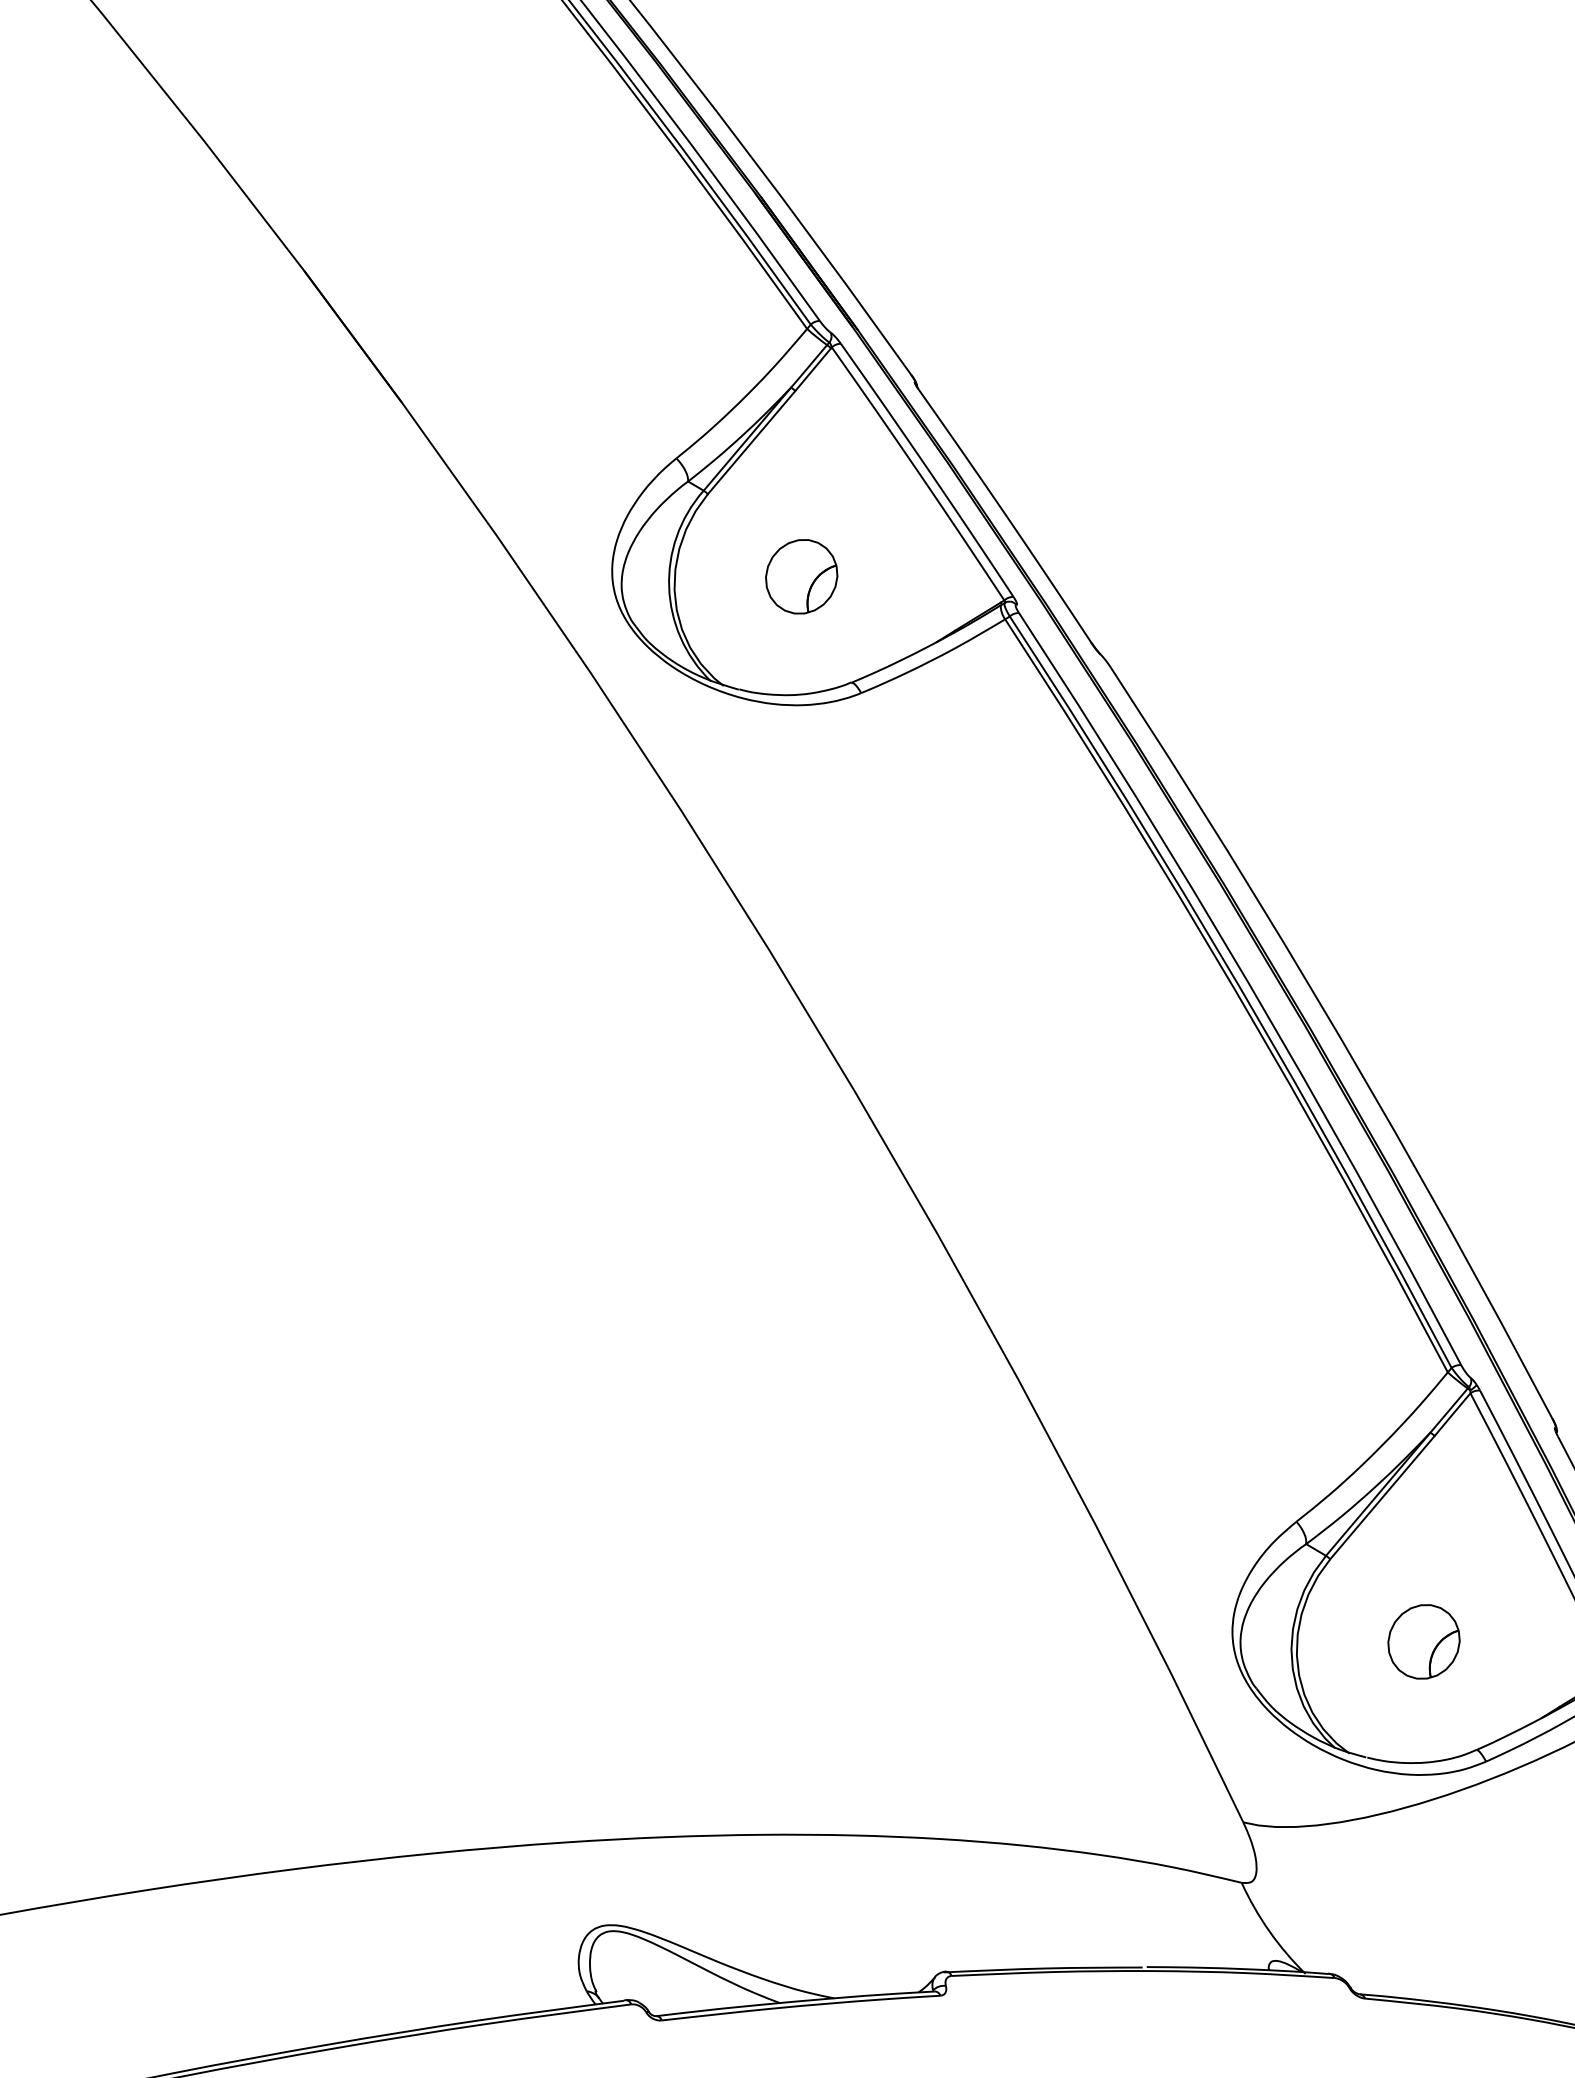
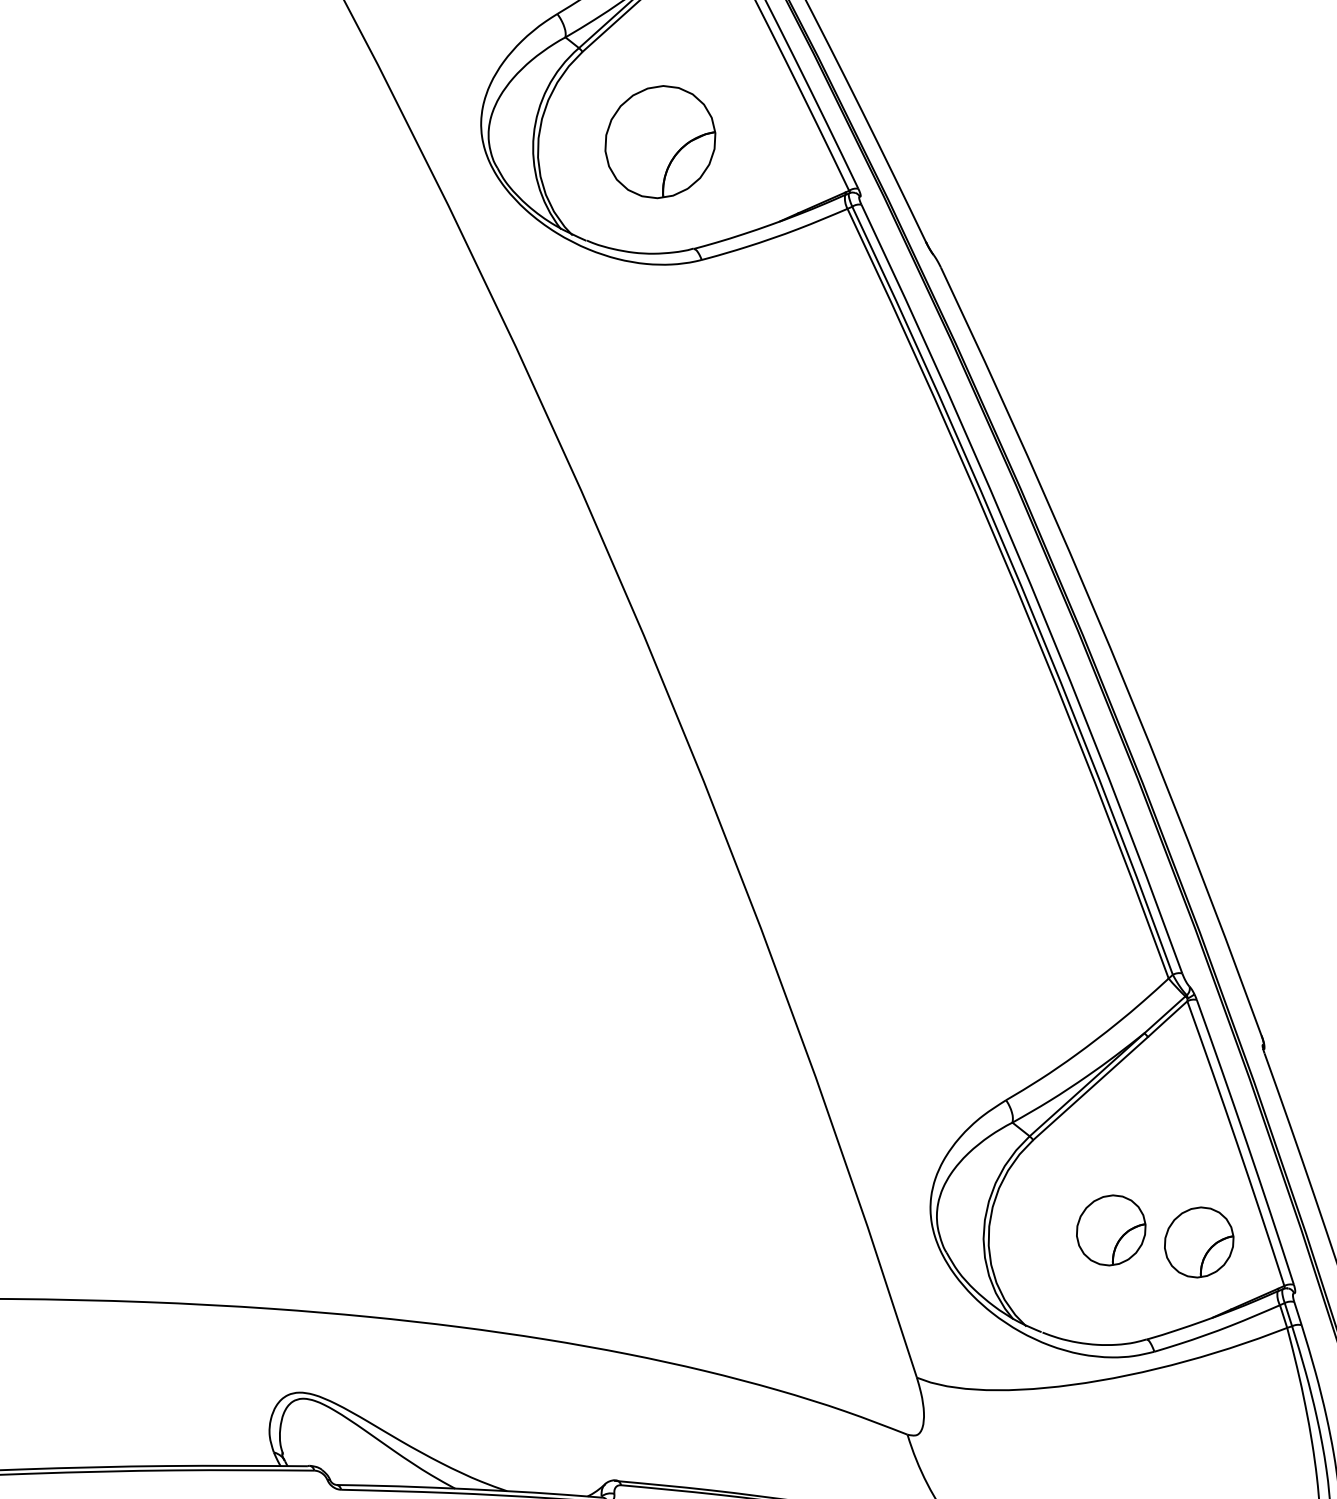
part: (801, 576) -> (660, 141), size x1.6
part: (1516, 1641) -> (1198, 1242), added

